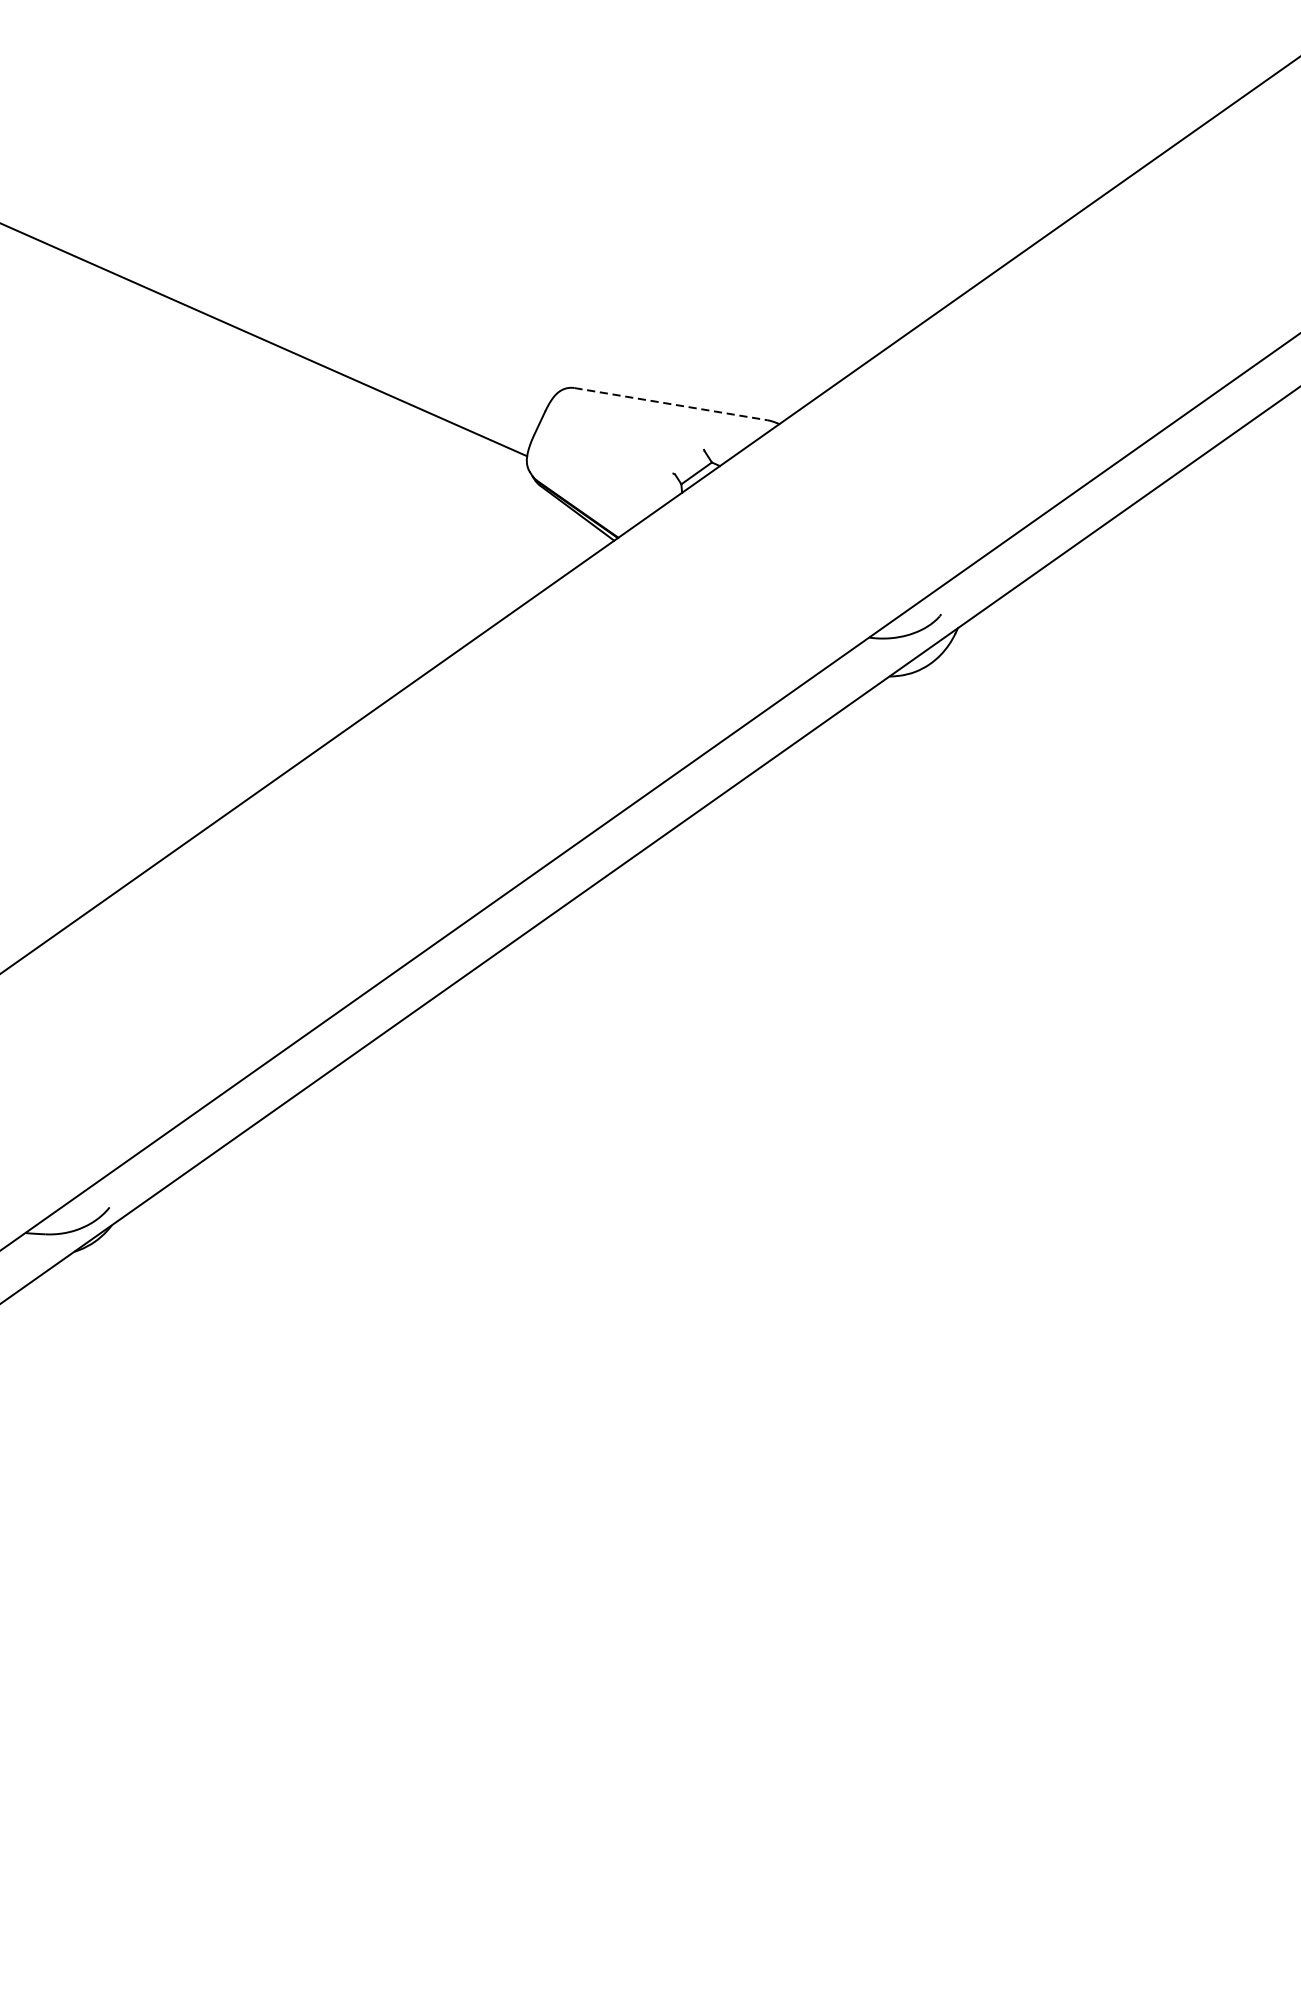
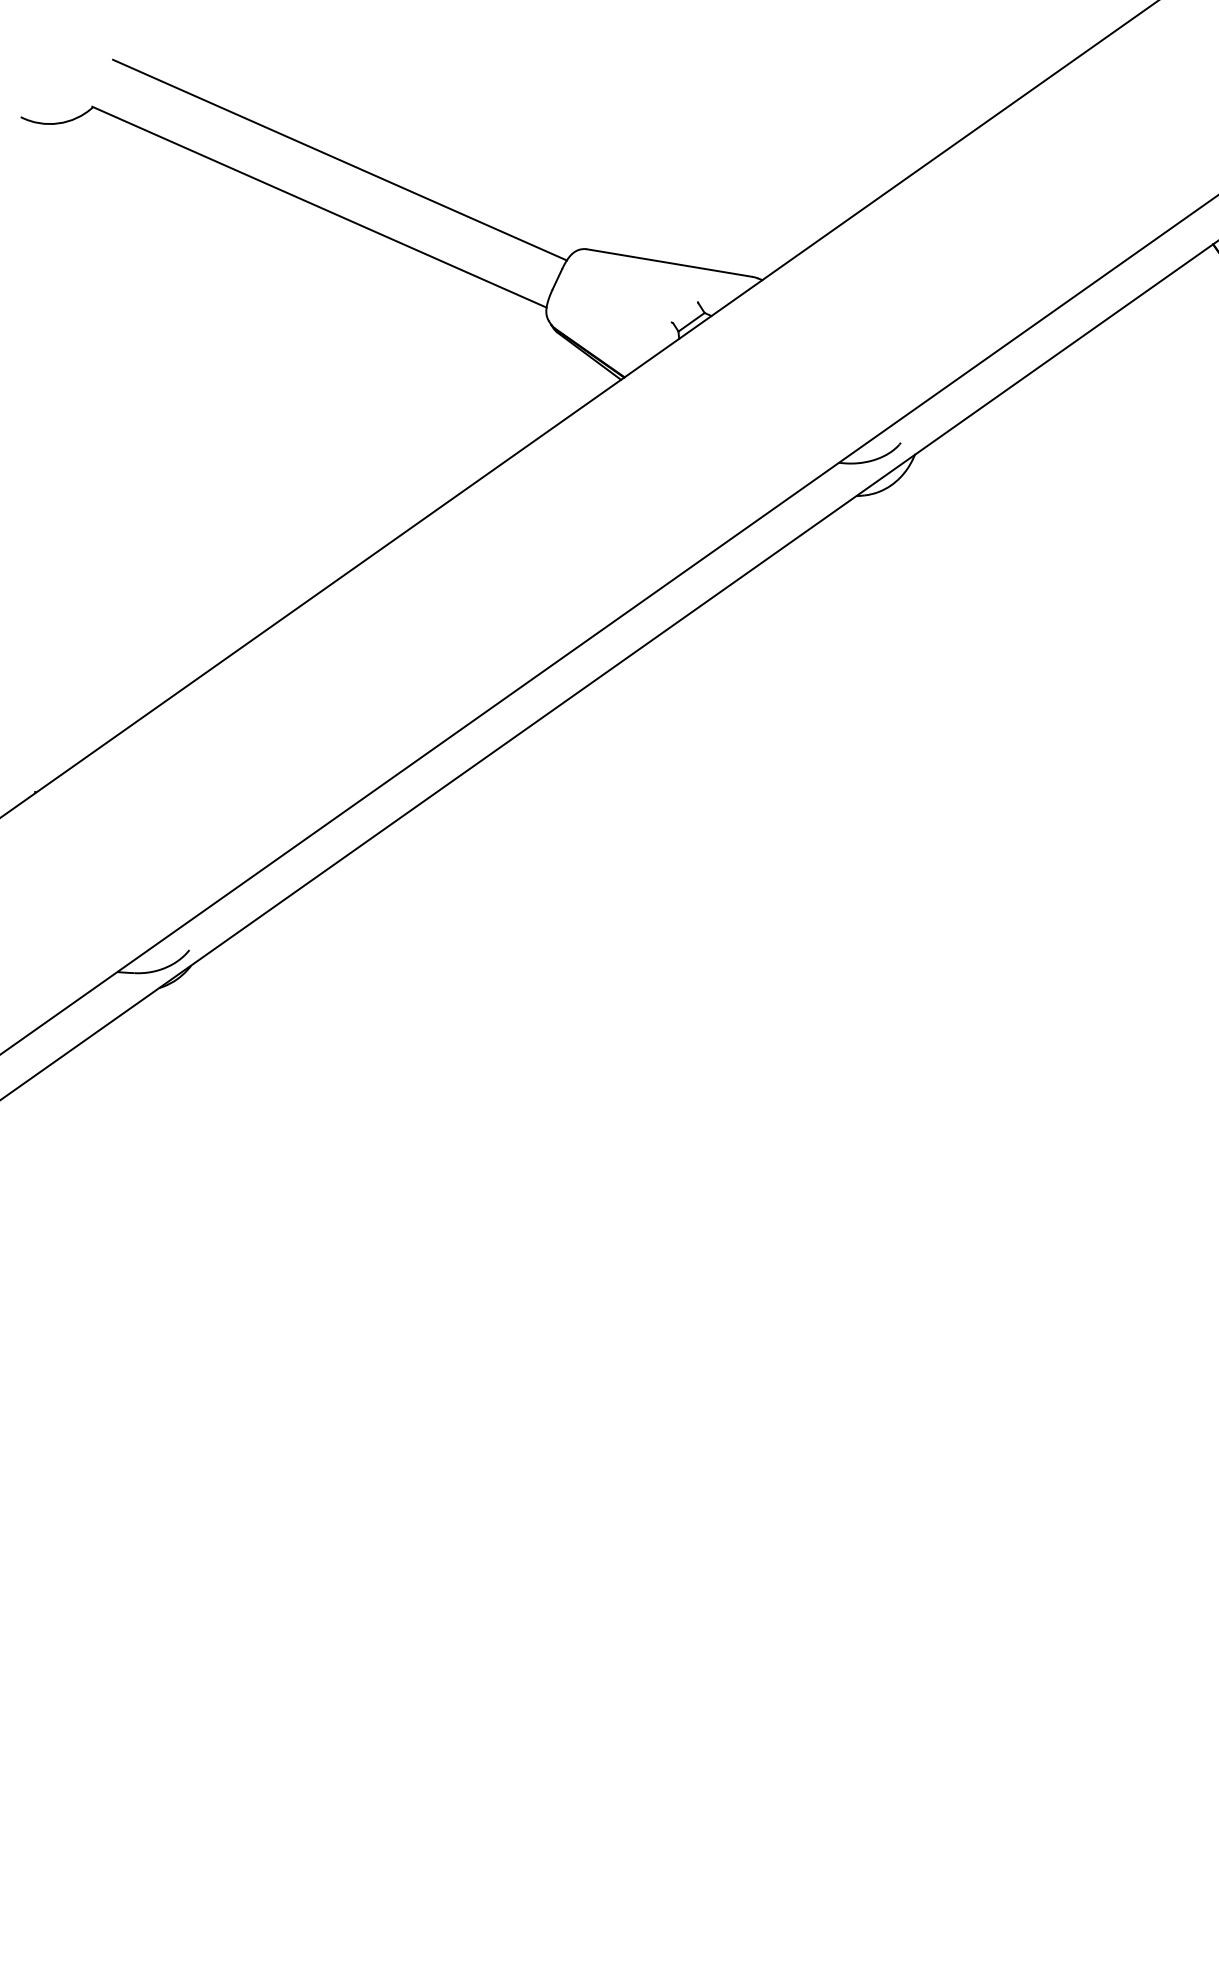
line: (285, 283) -> (339, 159), added
line: (670, 404) -> (669, 263), dashed -> solid

